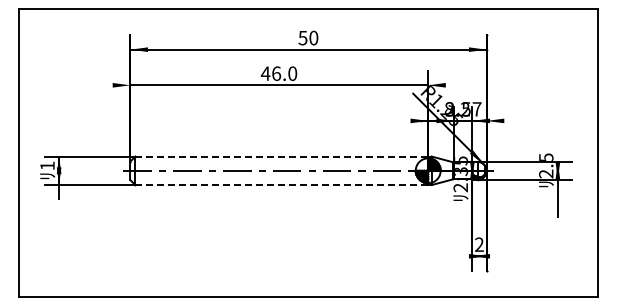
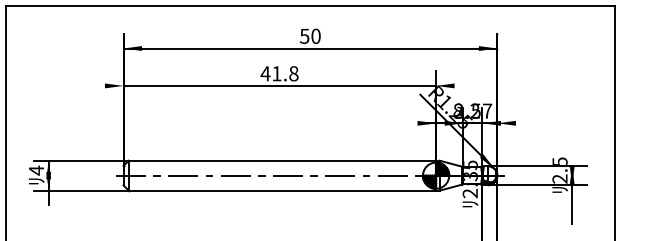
text: (284, 73) -> (285, 73), 46.0 -> 41.8
line: (281, 156) -> (282, 160), dashed -> solid
text: (47, 165) -> (36, 170), 1 -> 4
line: (281, 185) -> (282, 191), dashed -> solid

